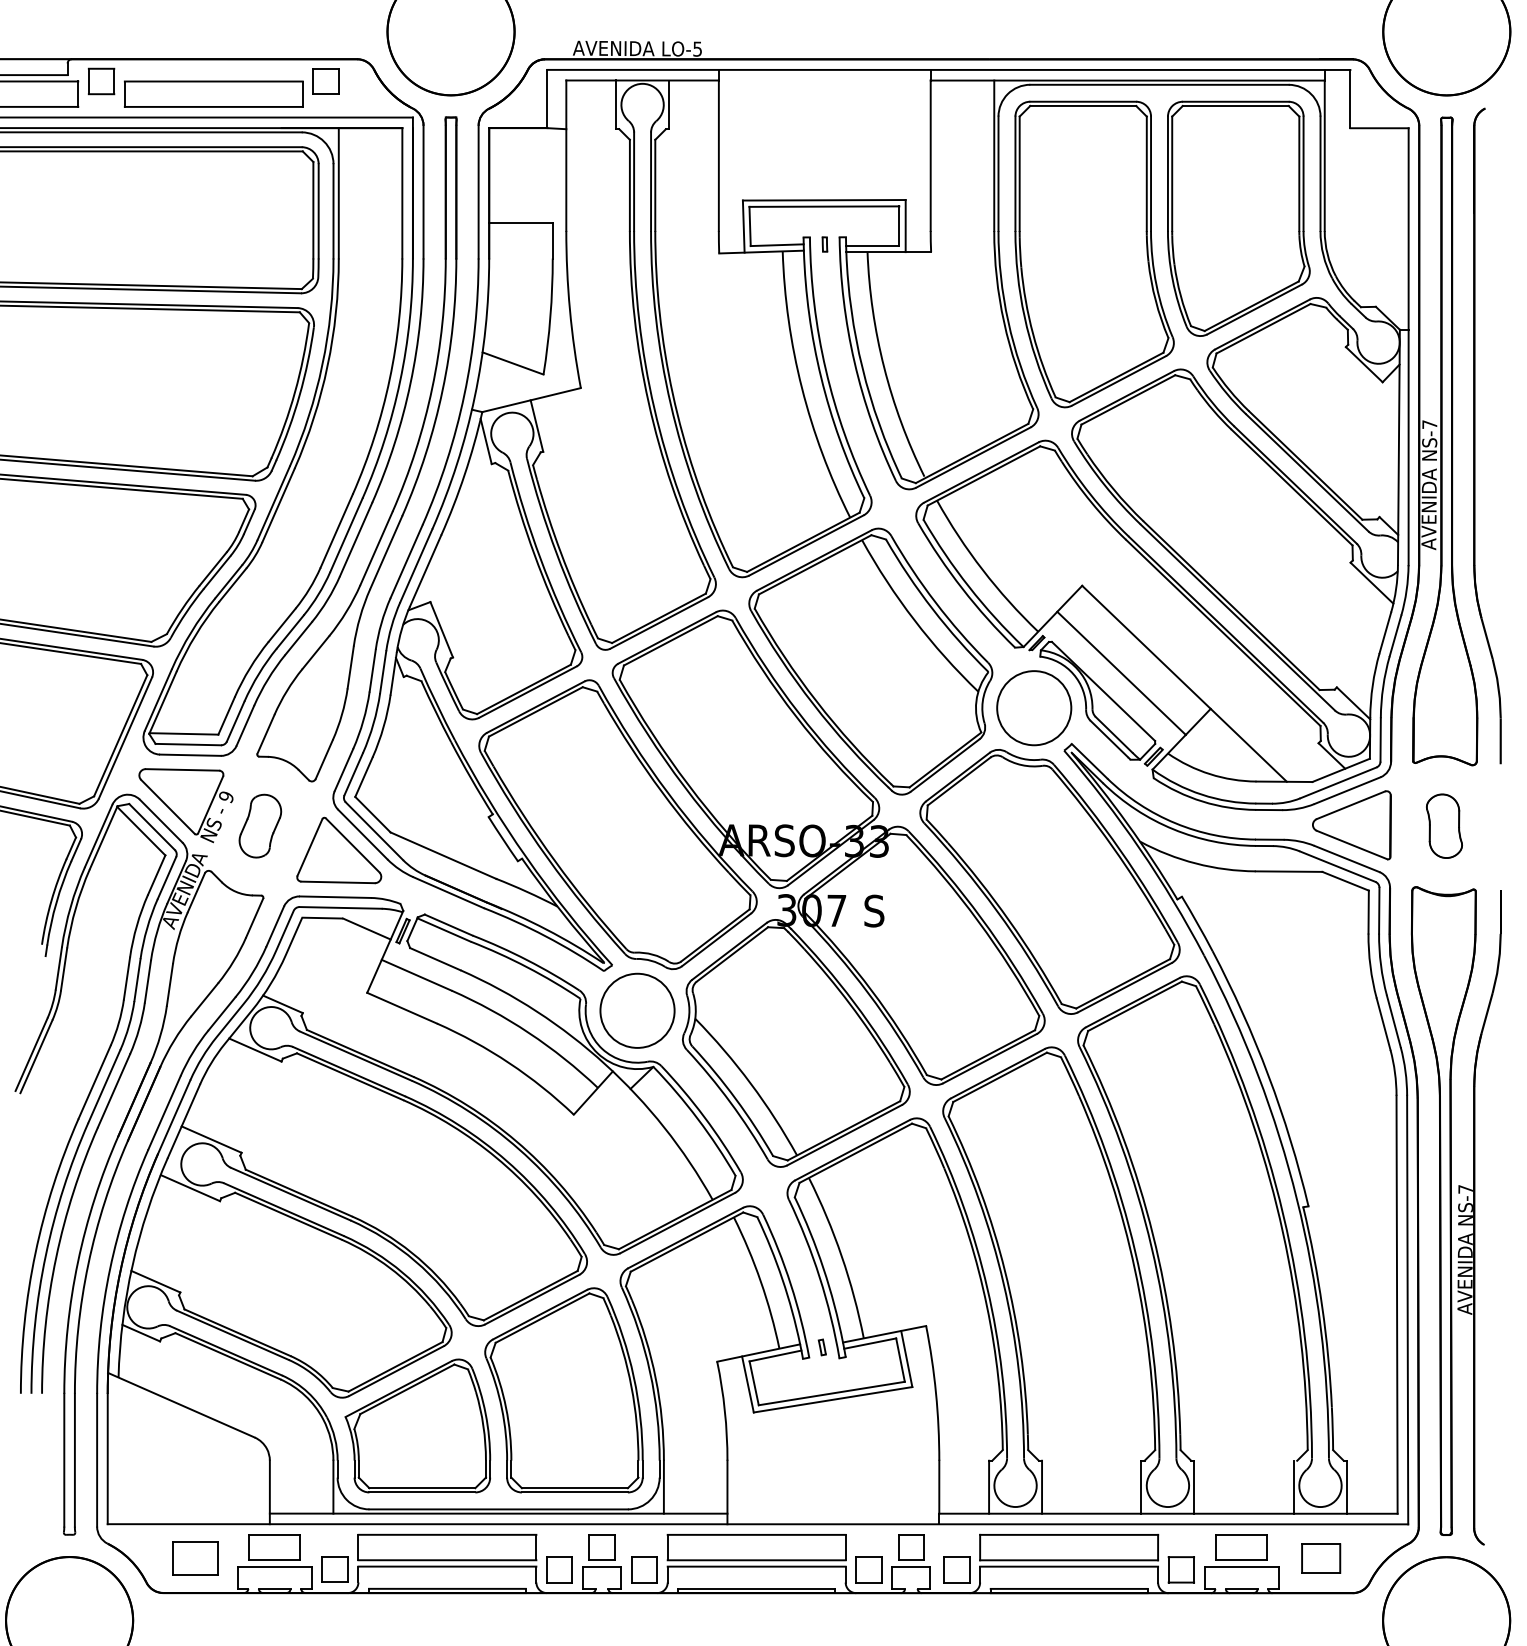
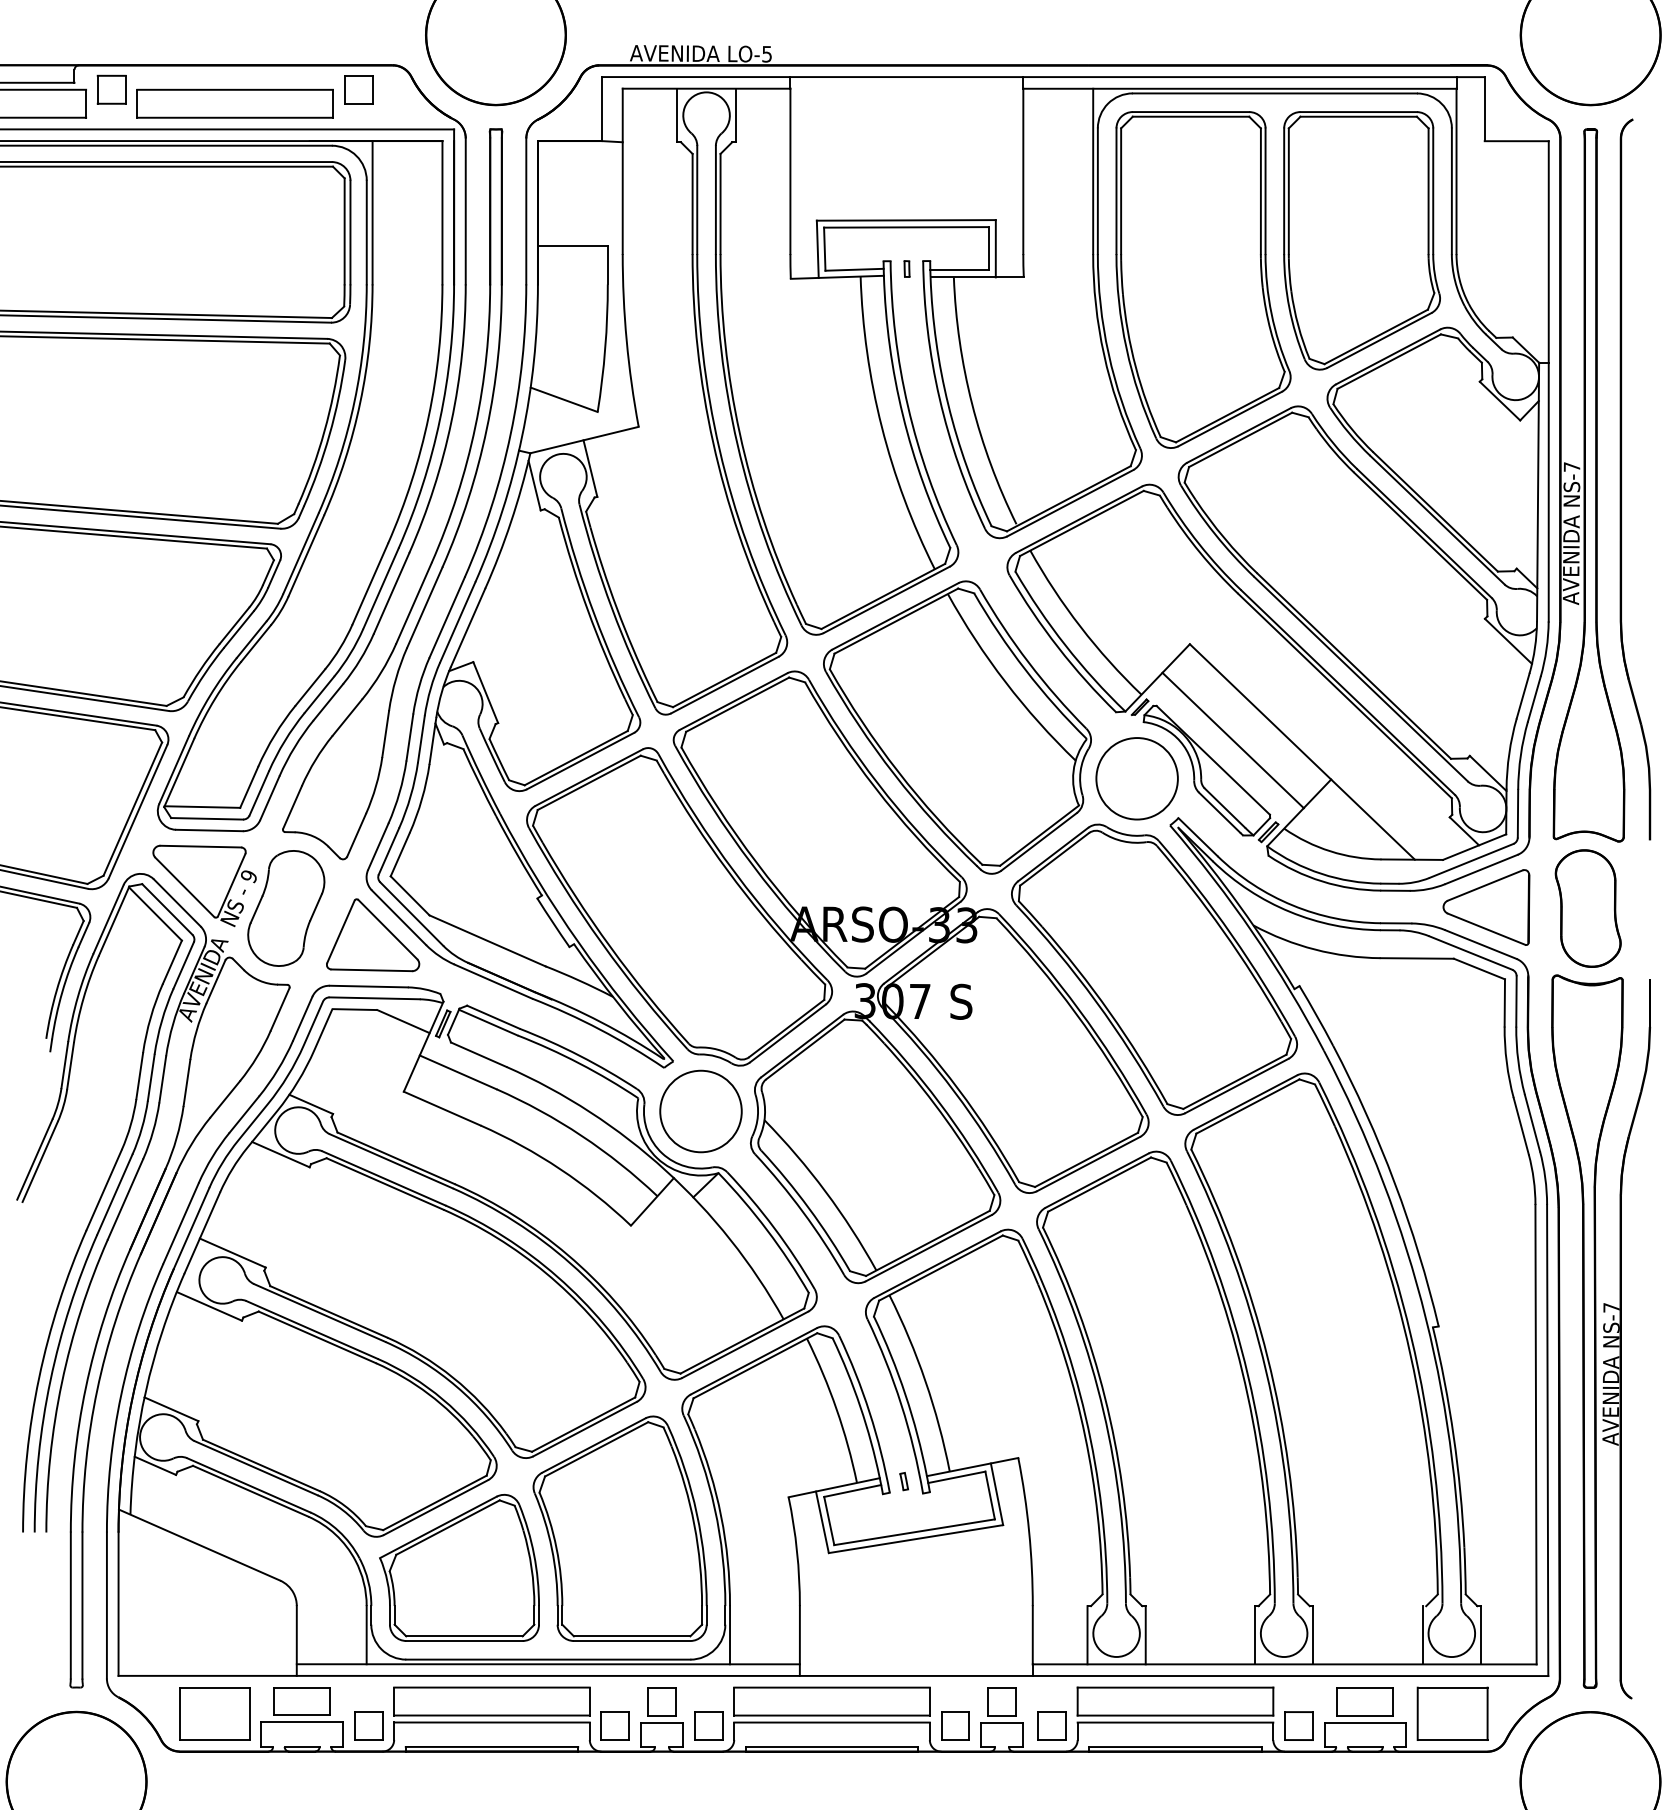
part: (260, 826) -> (286, 908), size x1.67
part: (1443, 826) -> (1587, 908), size x1.67
part: (195, 1558) -> (214, 1713), size x1.43
part: (1321, 1558) -> (1452, 1713), size x1.67

